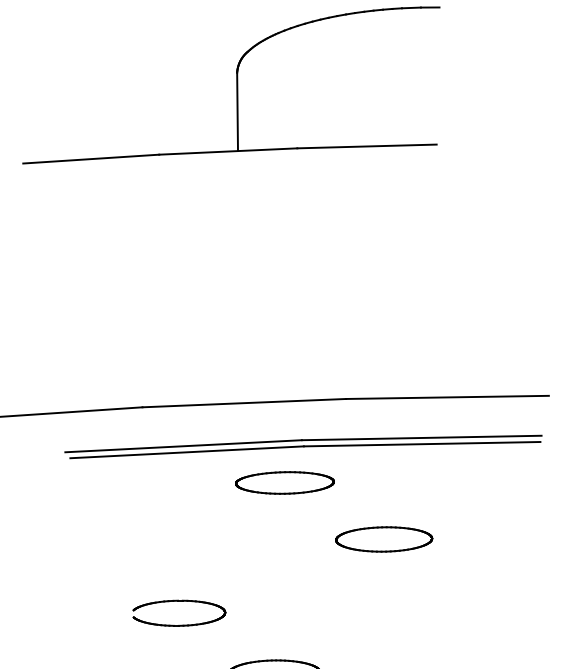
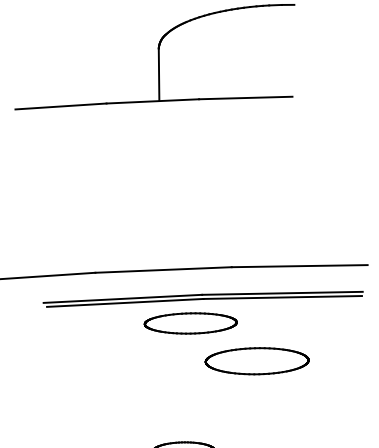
part: (284, 483) -> (190, 323), size x1.4
part: (384, 539) -> (257, 361), size x1.6
part: (178, 602) -> (119, 403), removed

